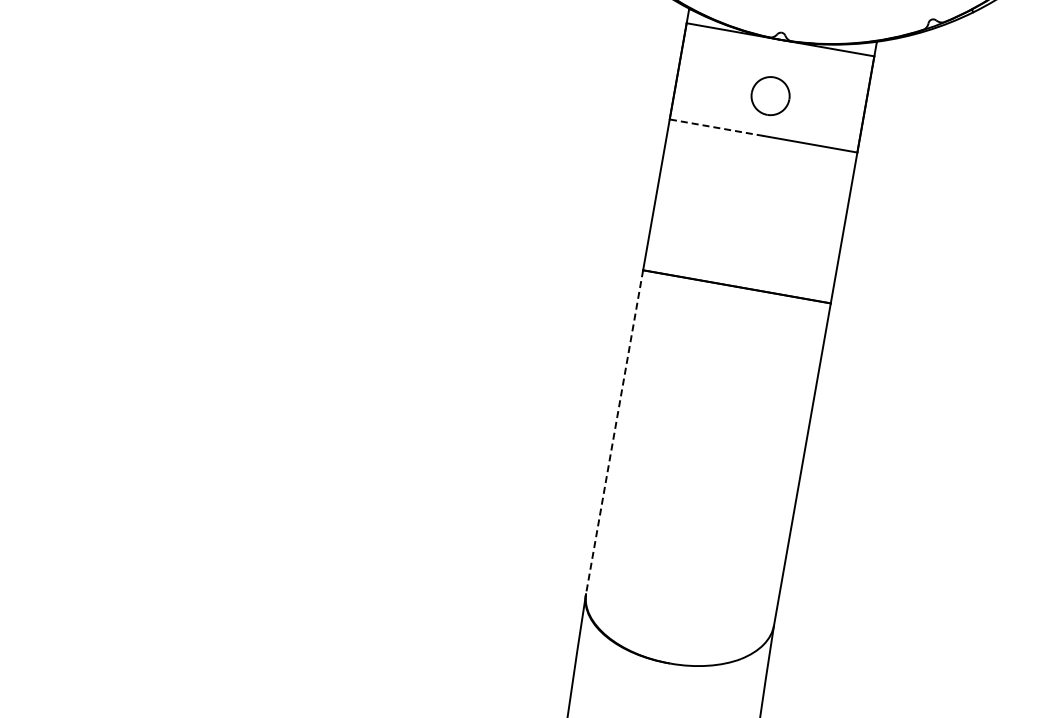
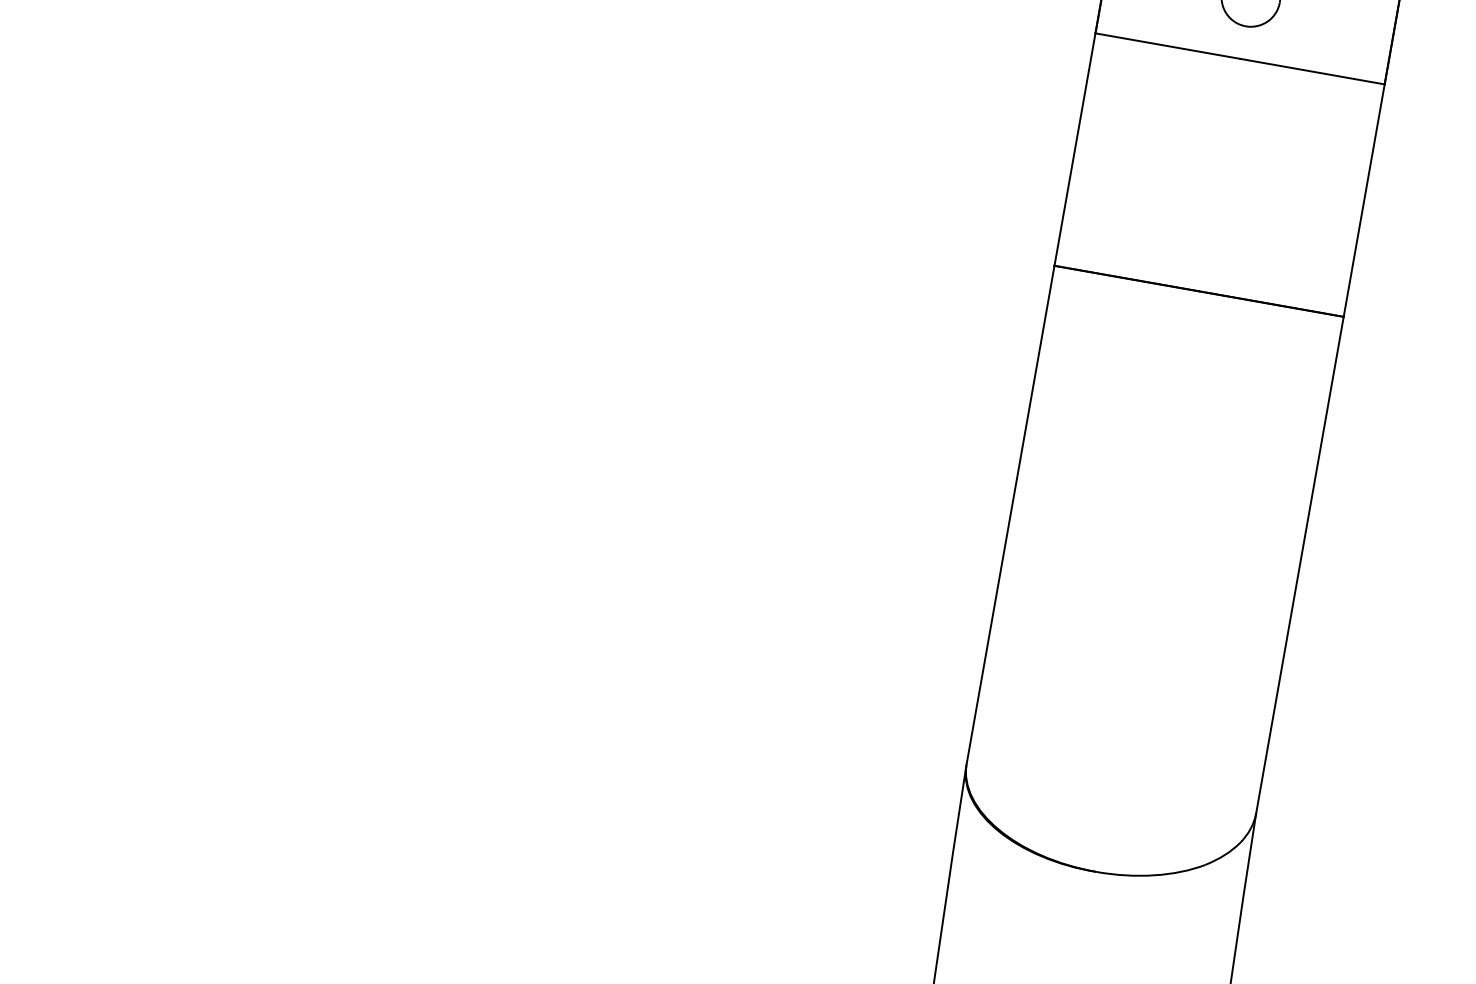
line: (716, 127) -> (1167, 45), dashed -> solid
line: (614, 431) -> (1010, 514), dashed -> solid

